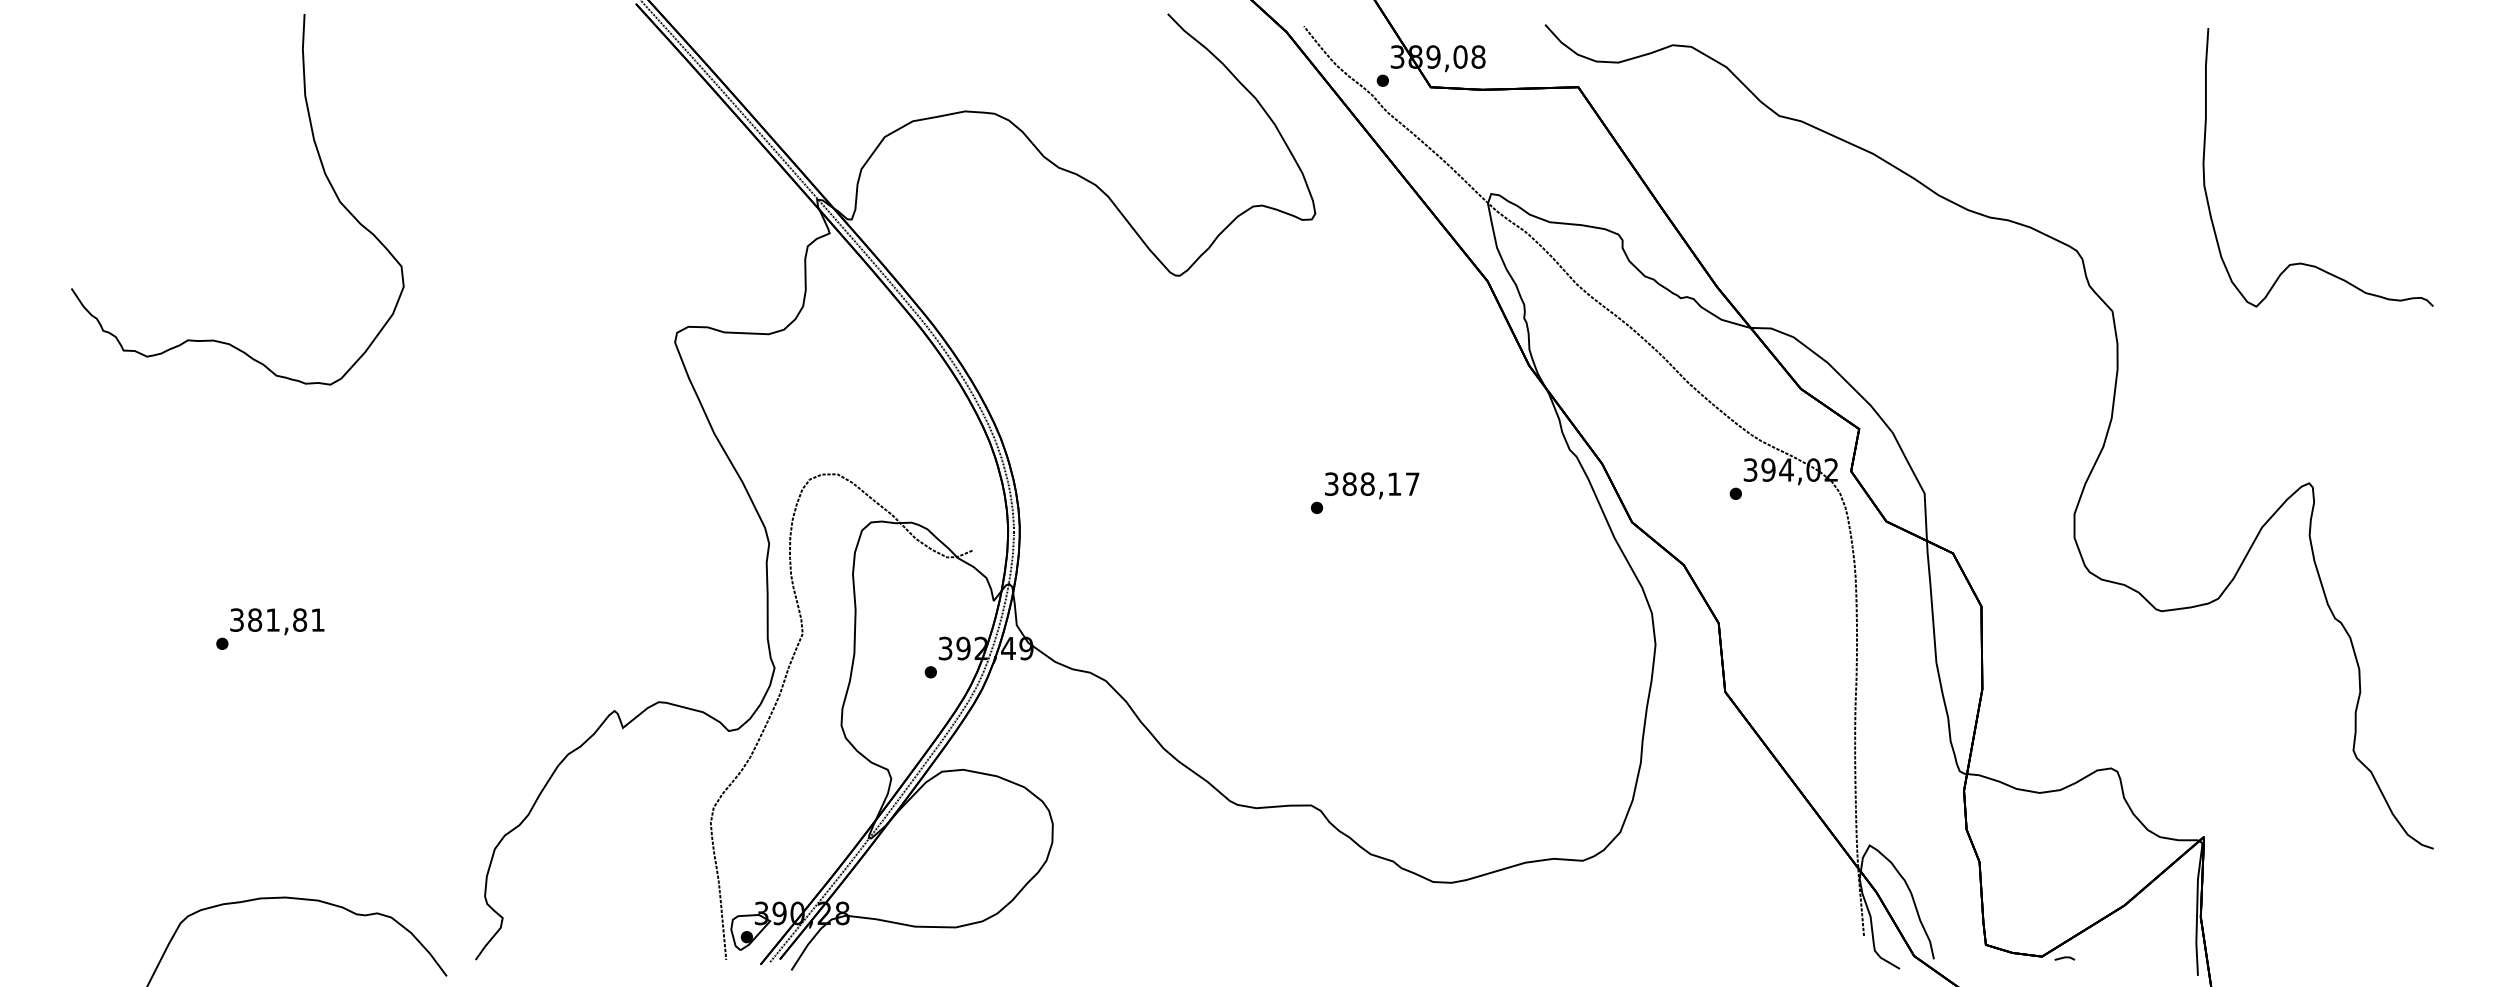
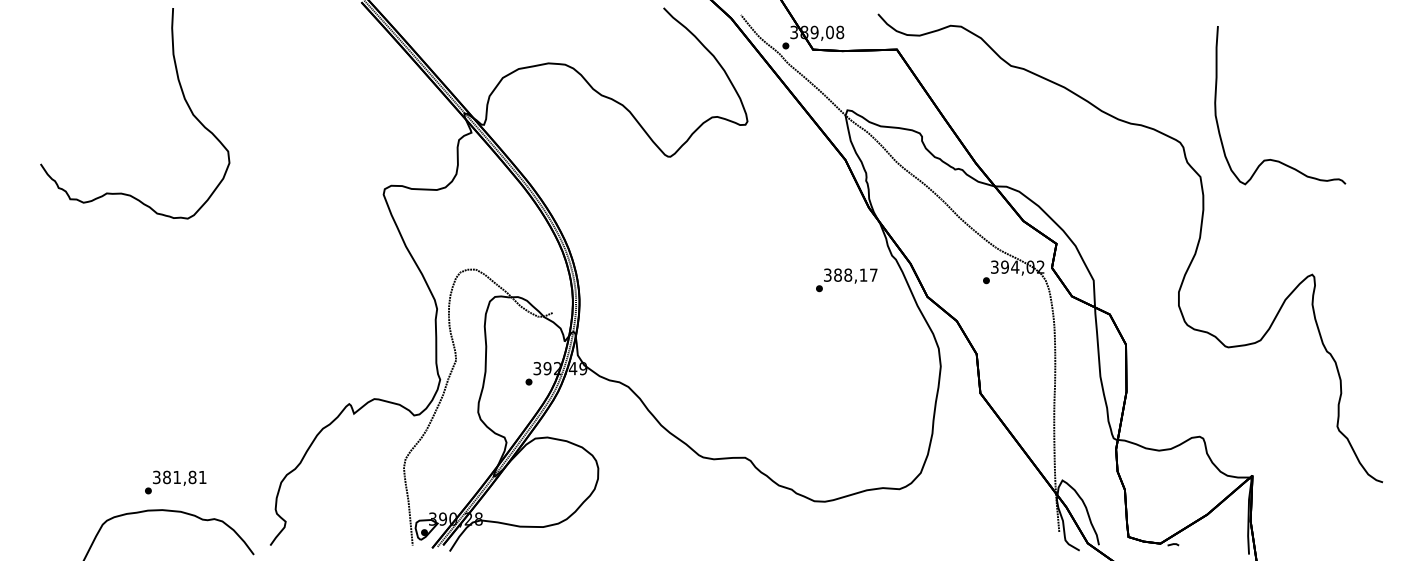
curve: (2307, 262) -> (1274, 159), moved
text: (1364, 493) -> (846, 280), moved
text: (270, 629) -> (175, 482), moved

